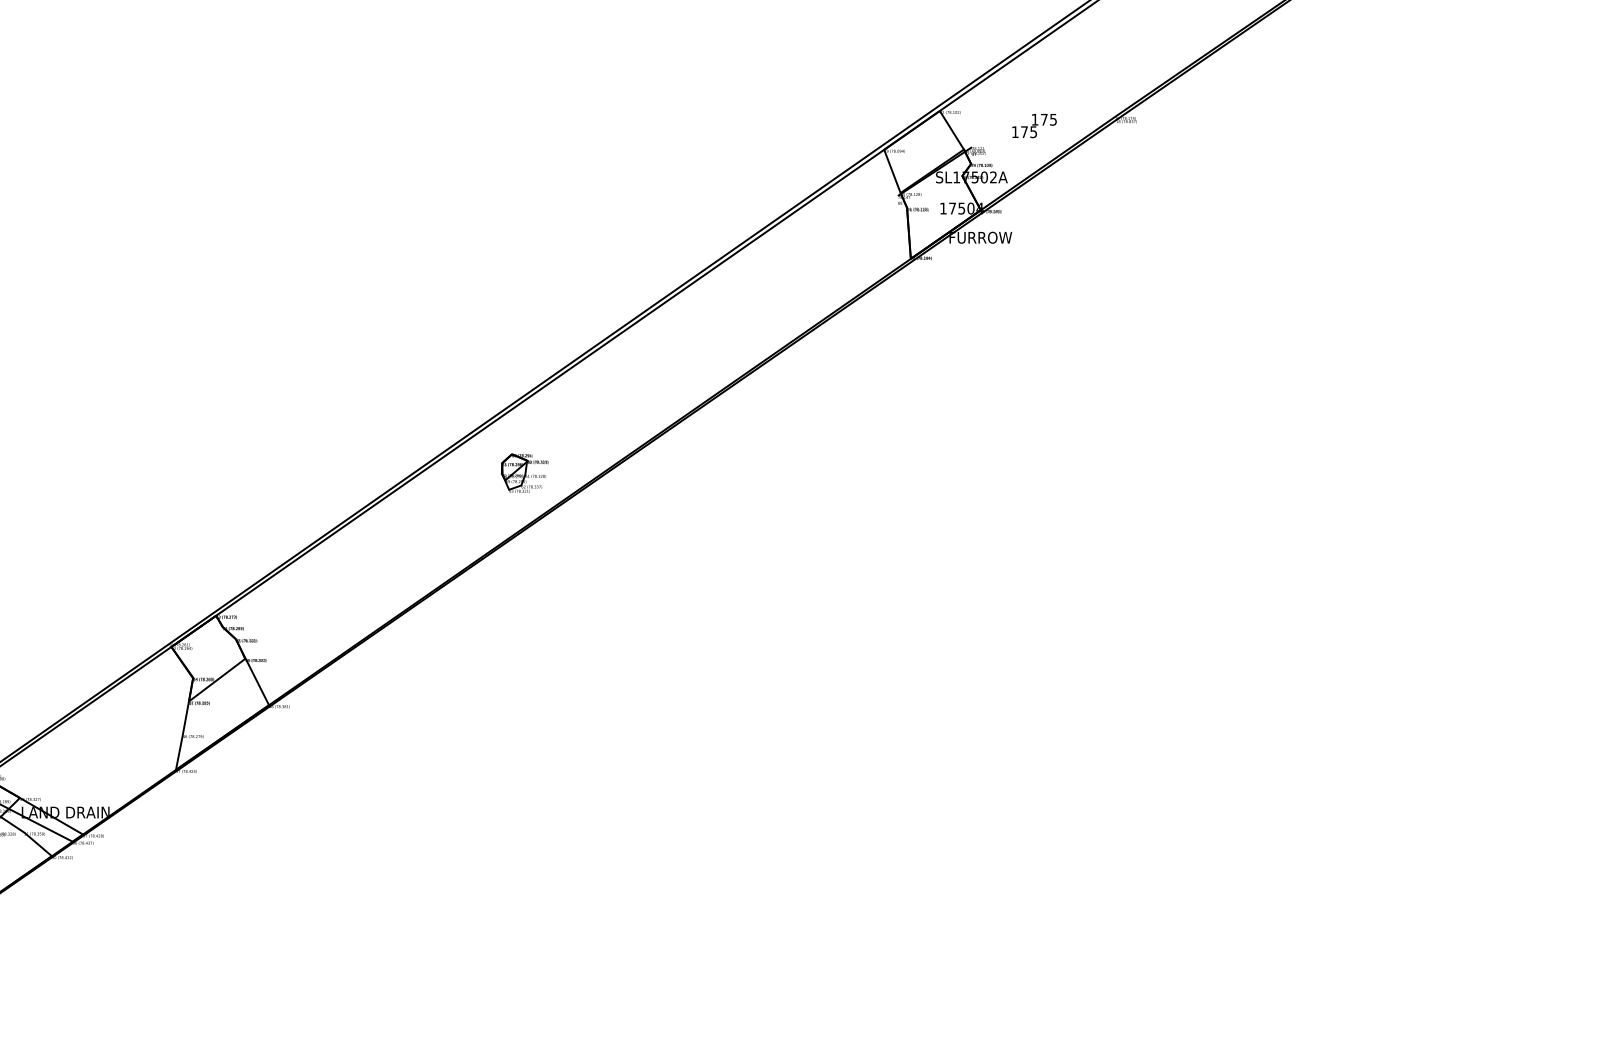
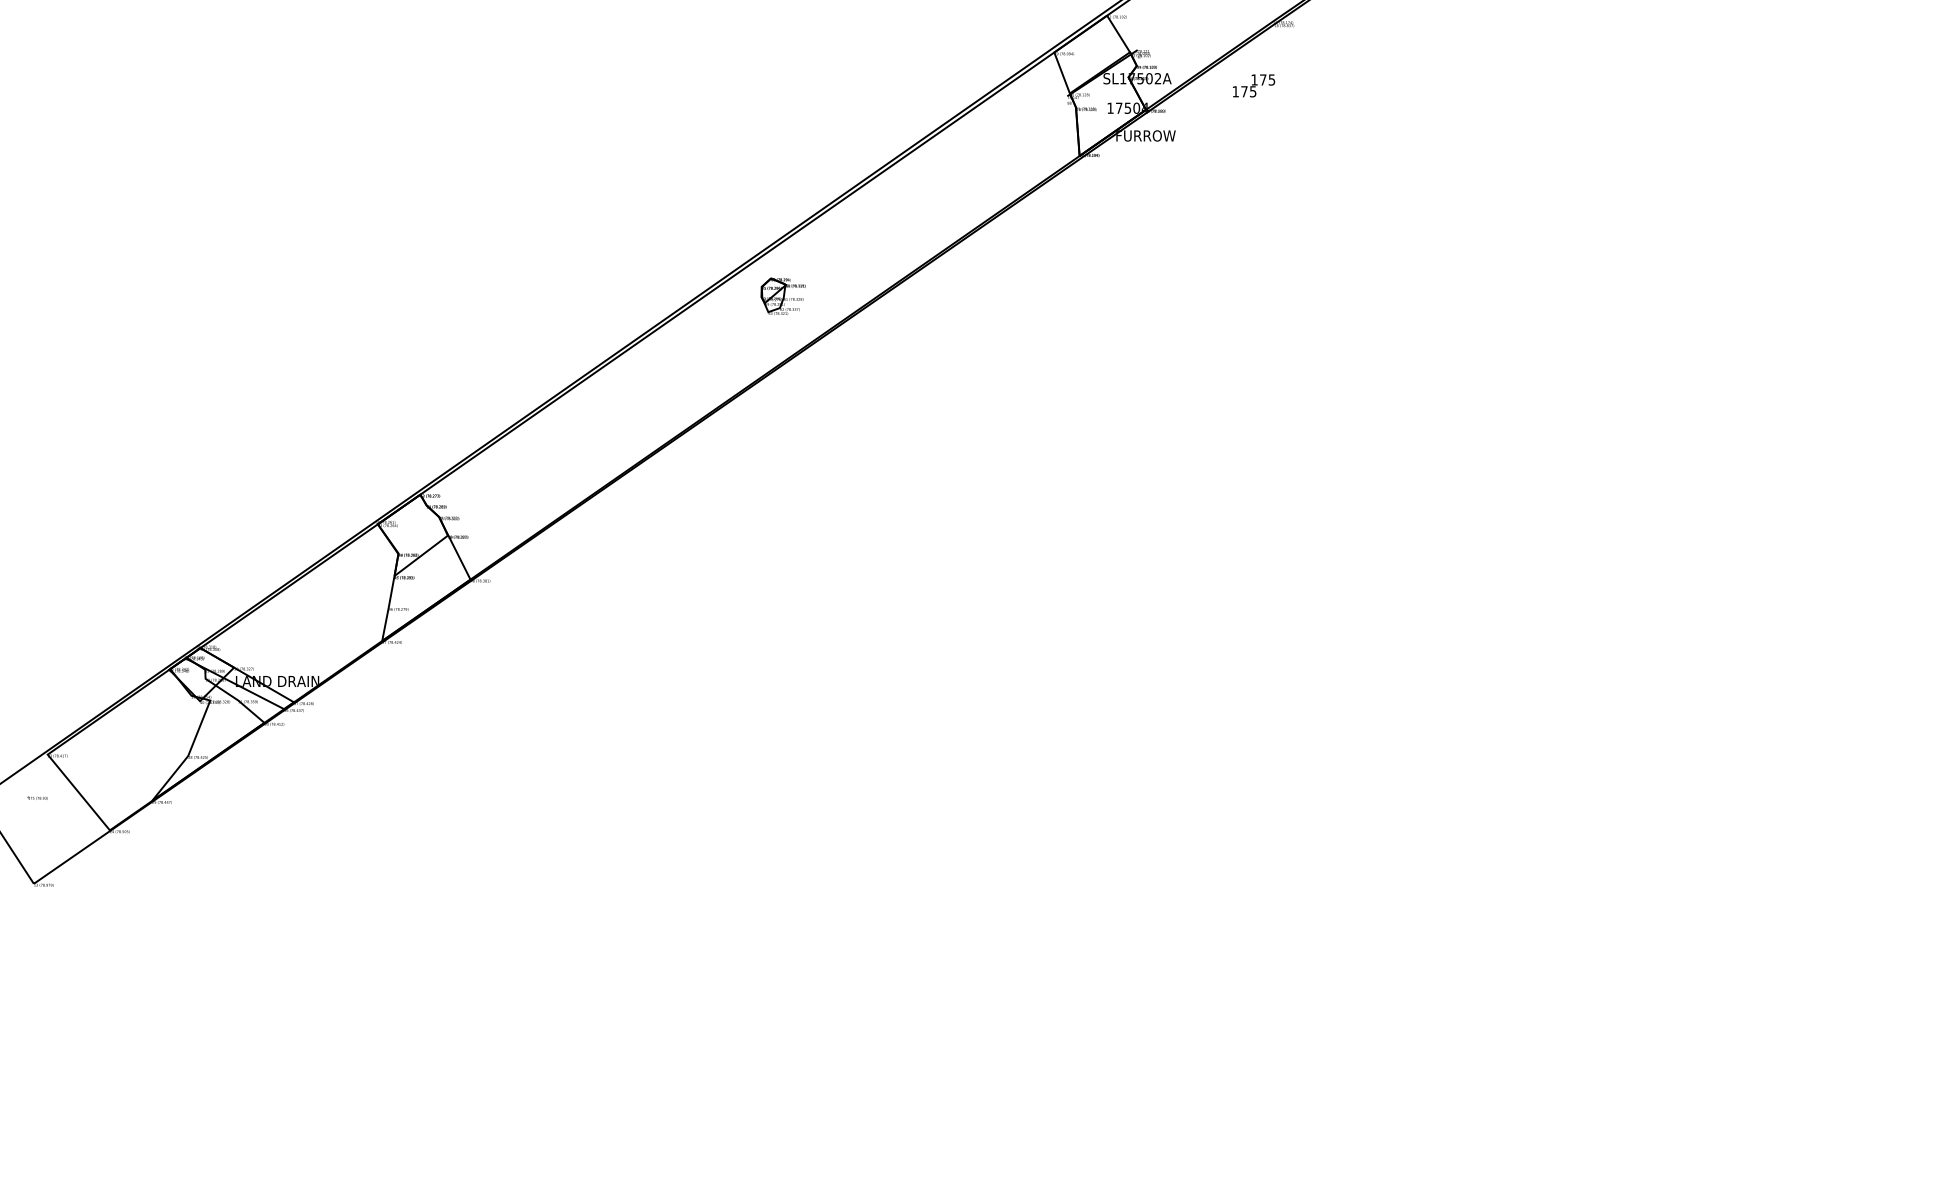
text: (1035, 125) -> (1254, 85), moved
part: (524, 473) -> (782, 296), moved

